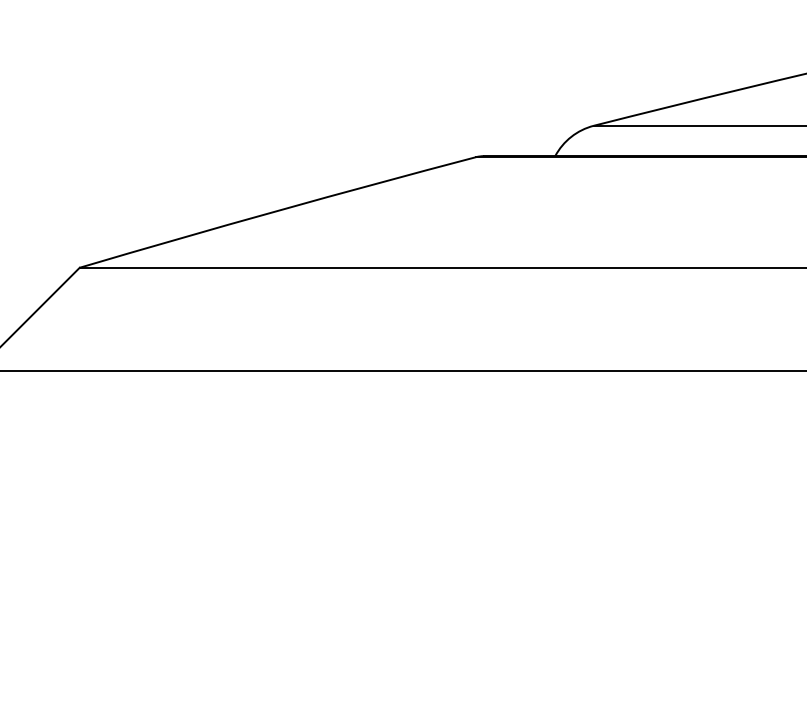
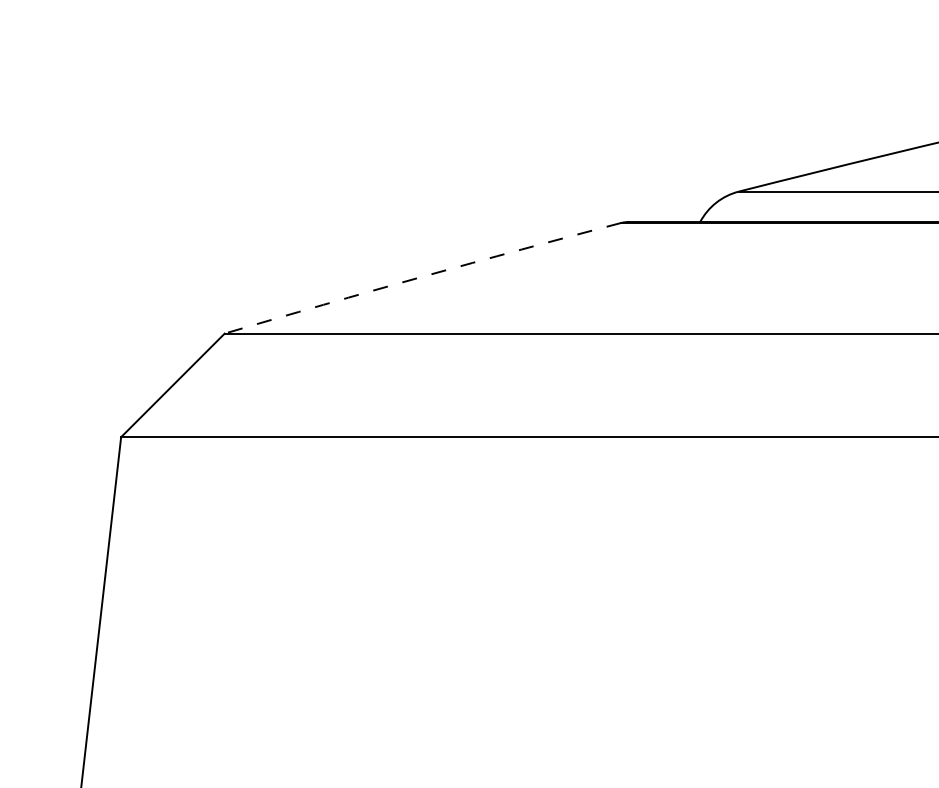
arc: (277, 210) -> (422, 276), solid -> dashed

